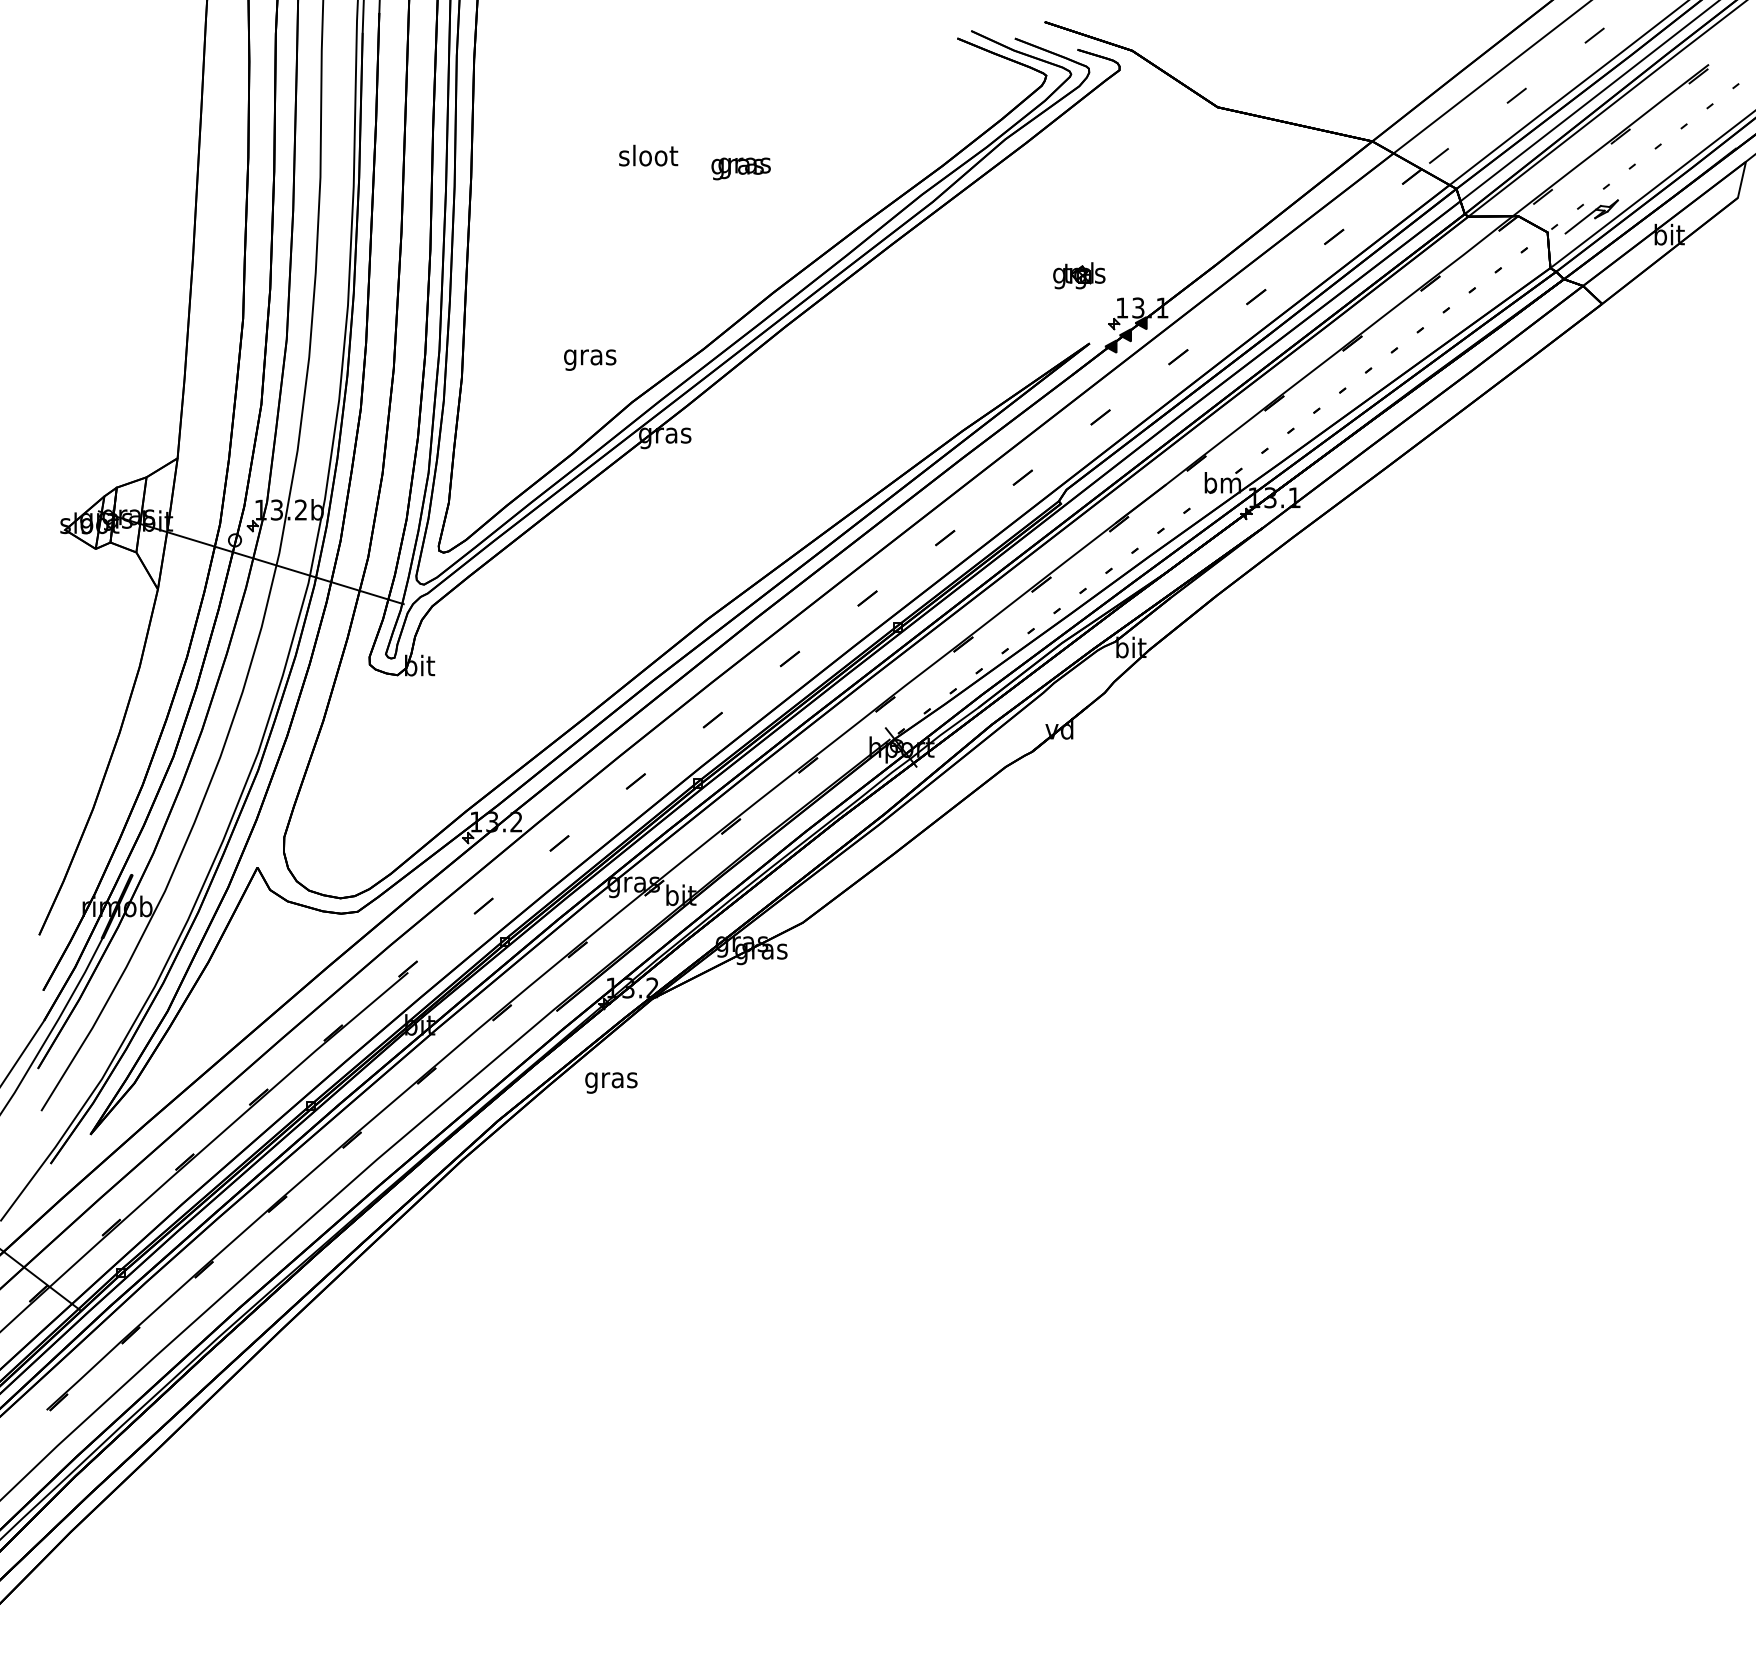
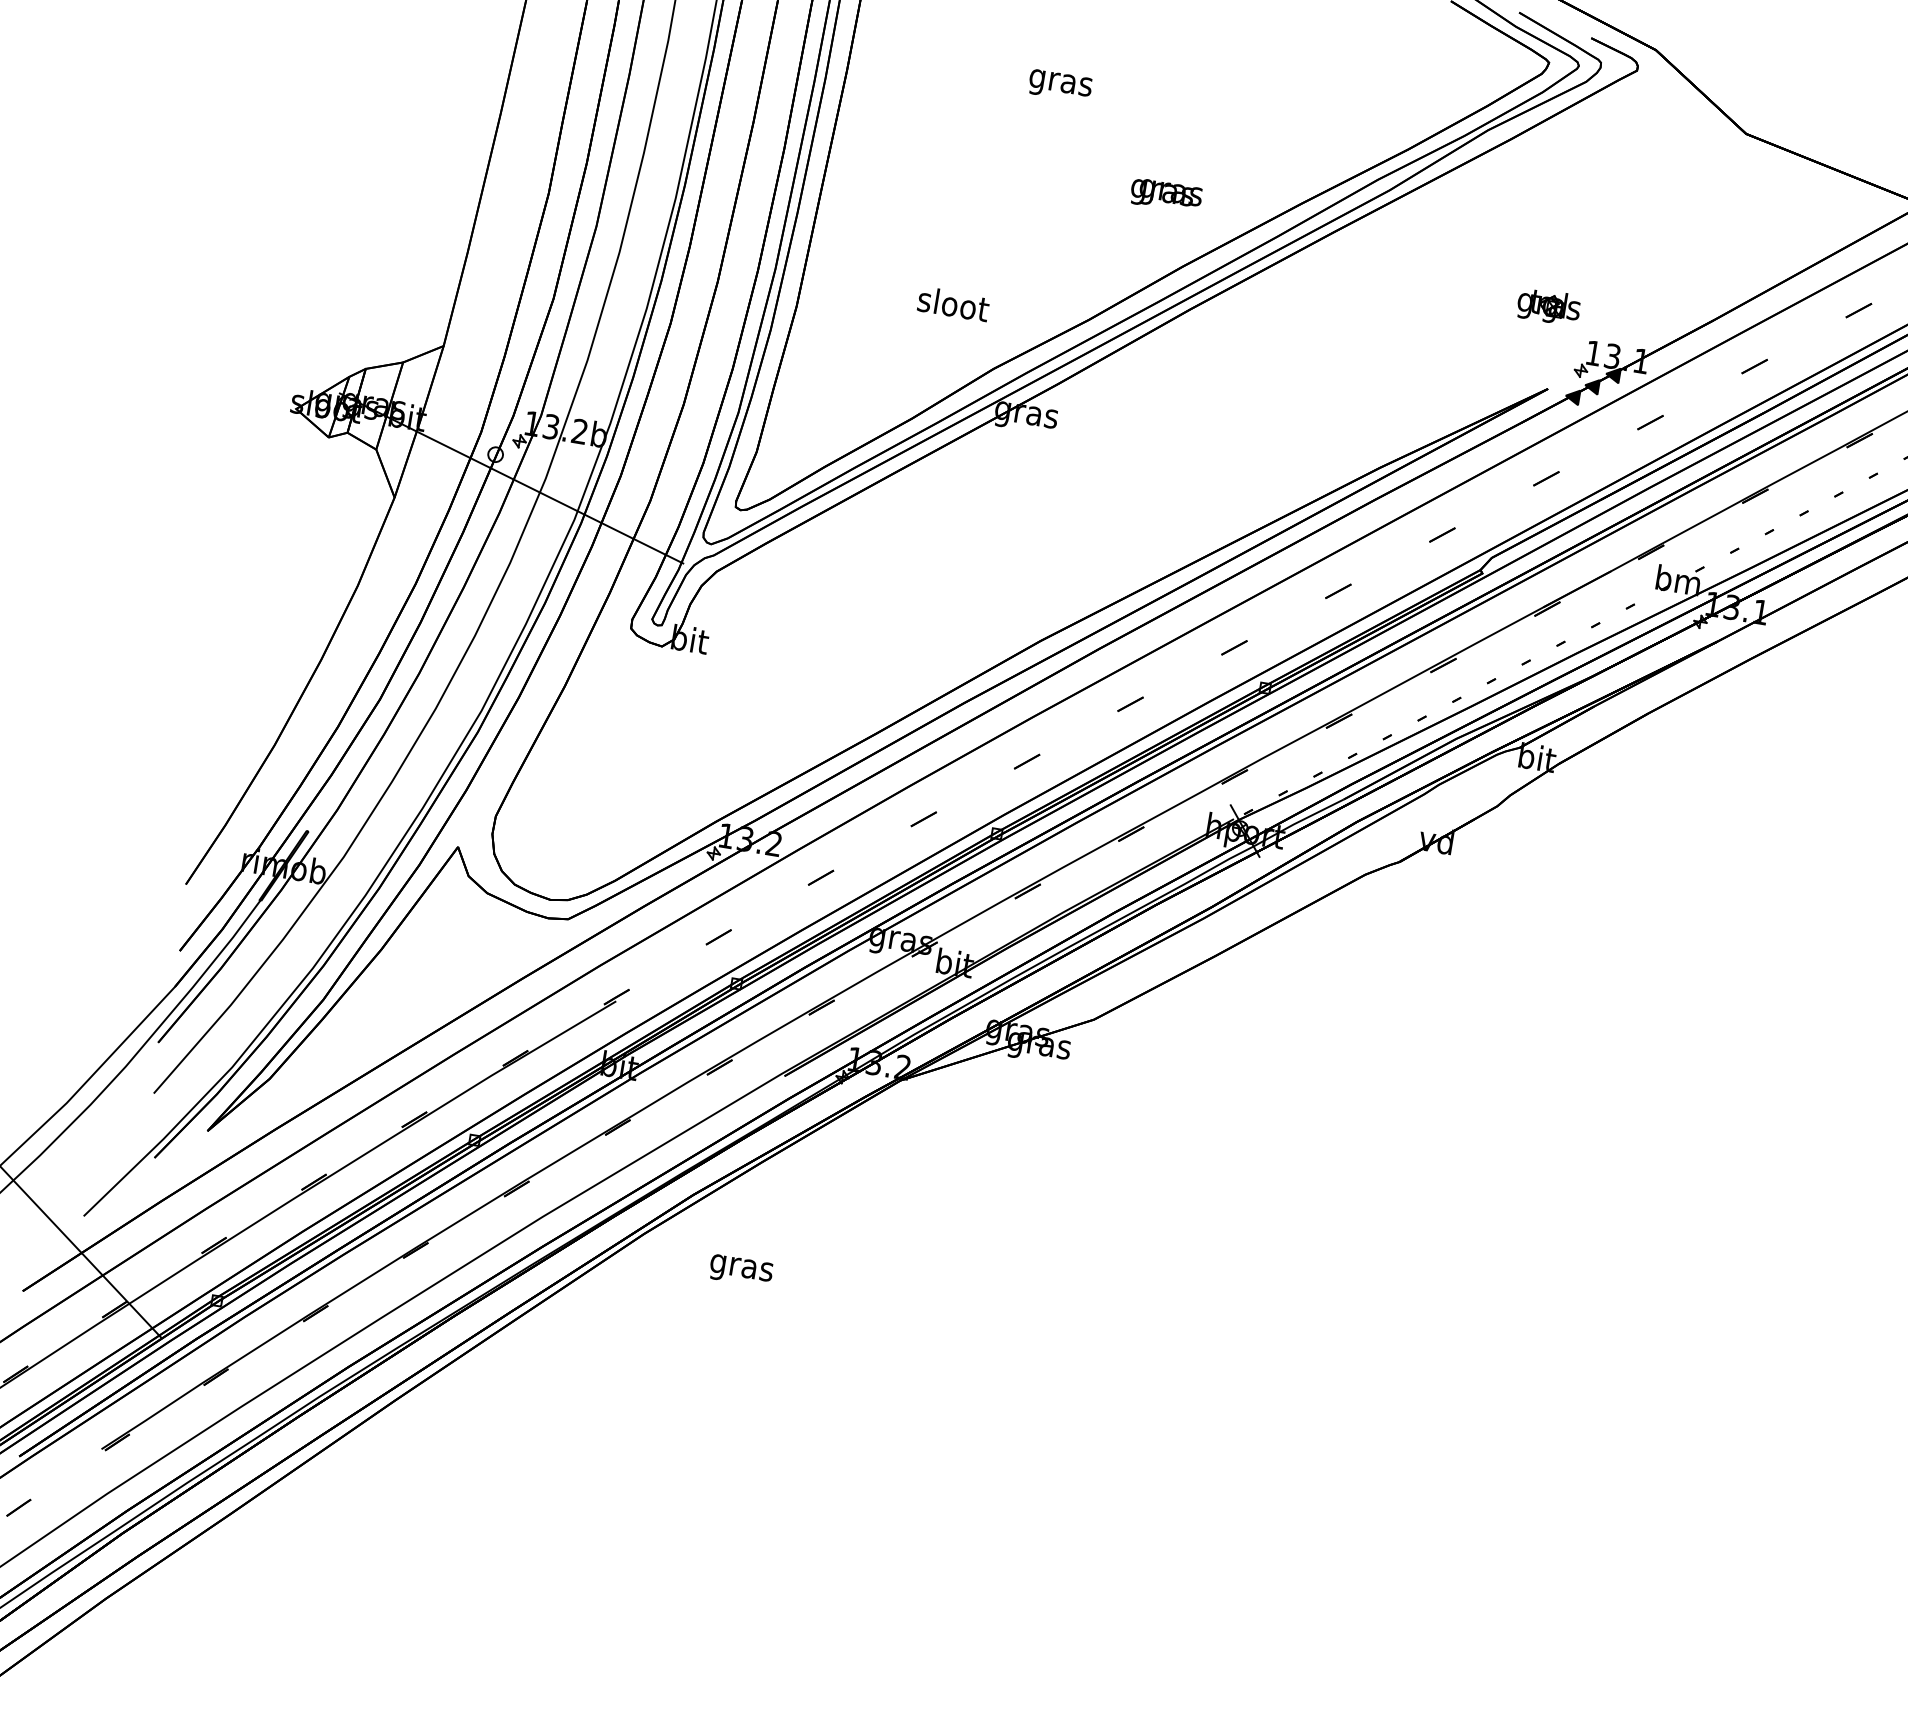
text: (648, 157) -> (1061, 81), sloot -> gras
text: (740, 168) -> (1165, 195), moved
text: (590, 356) -> (953, 306), gras -> sloot
text: (611, 1082) -> (741, 1270), moved

